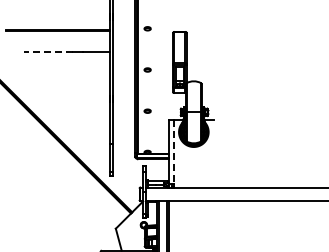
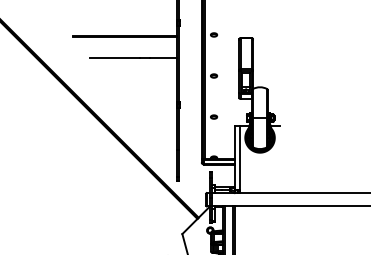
line: (48, 51) -> (115, 57), dashed -> solid
line: (174, 152) -> (240, 158), dashed -> solid

